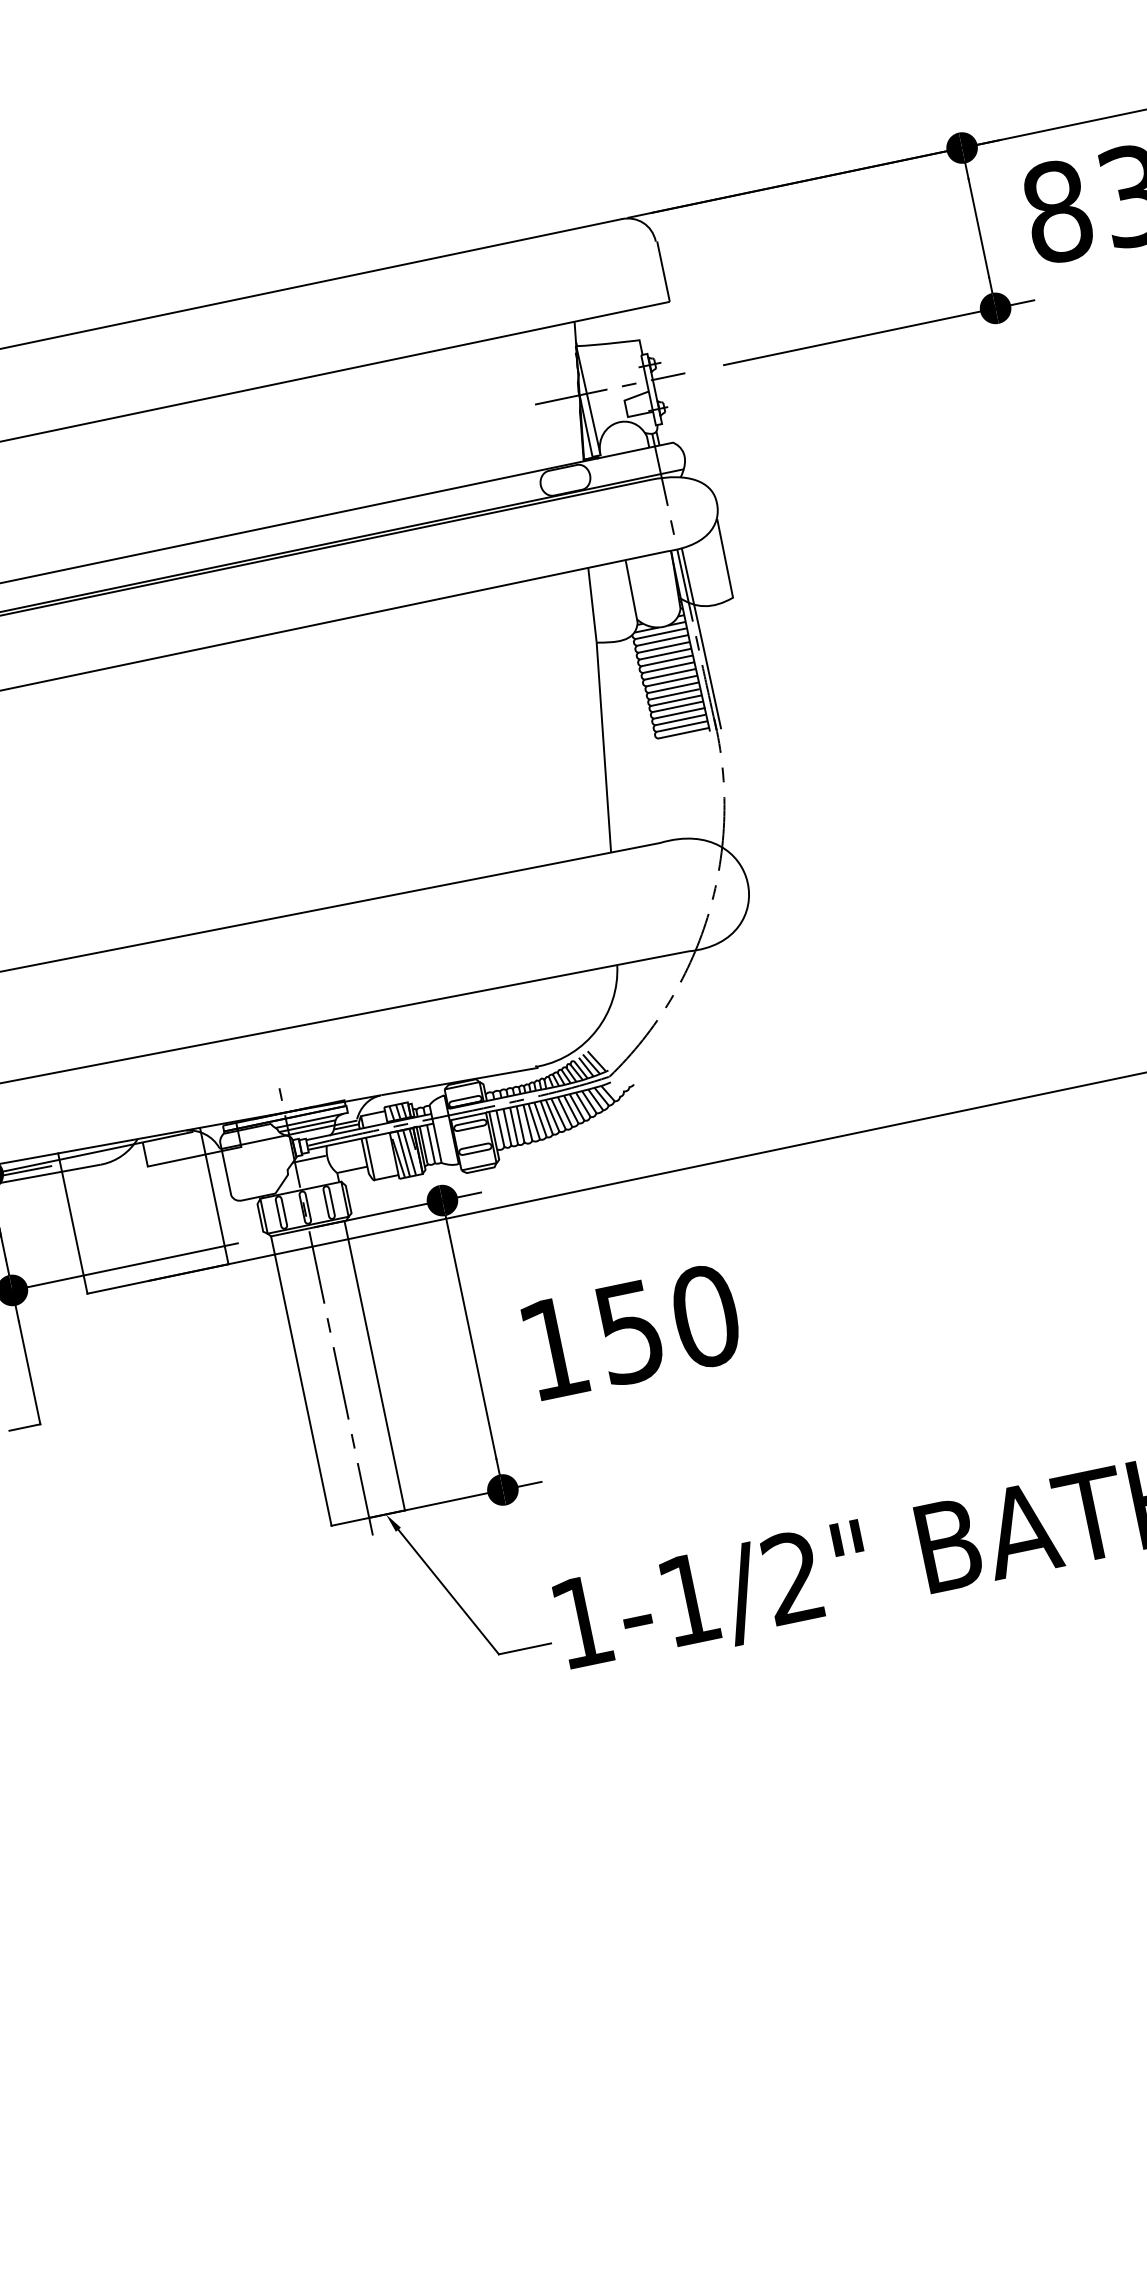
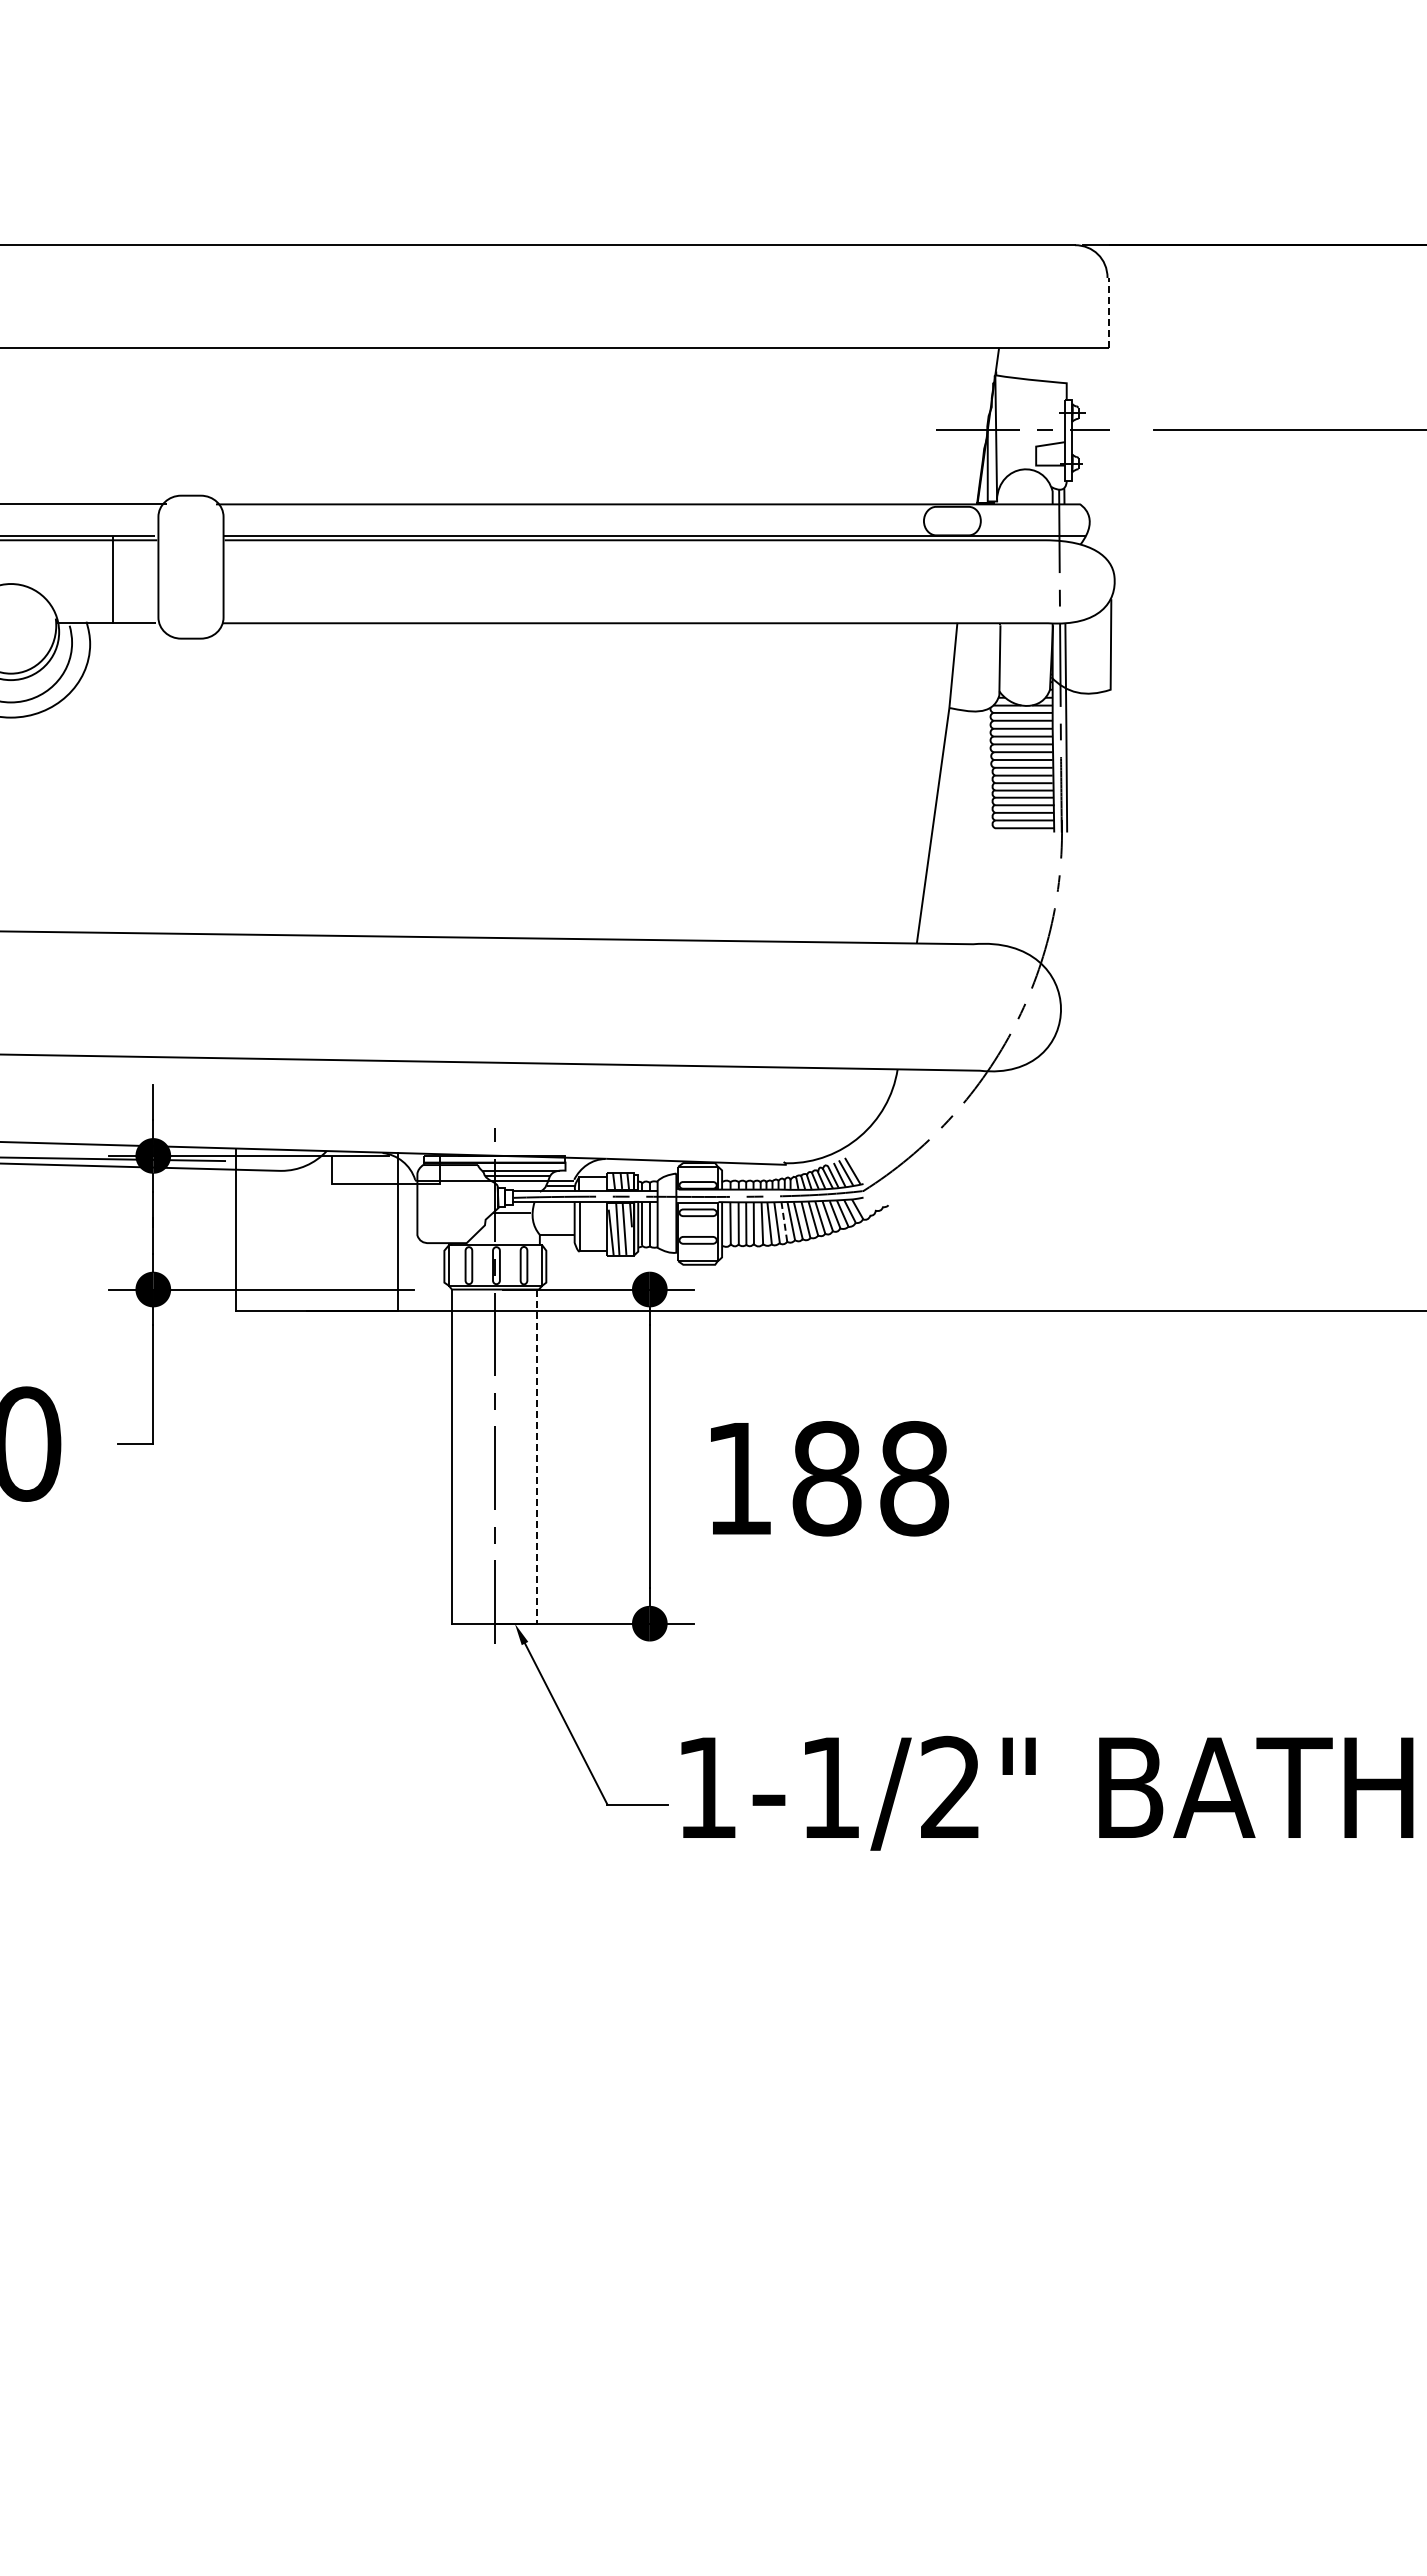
line: (663, 271) -> (1109, 312), solid -> dashed
line: (546, 1117) -> (784, 1221), solid -> dashed
text: (667, 1324) -> (870, 1478), 150 -> 188
line: (374, 1366) -> (536, 1457), solid -> dashed

